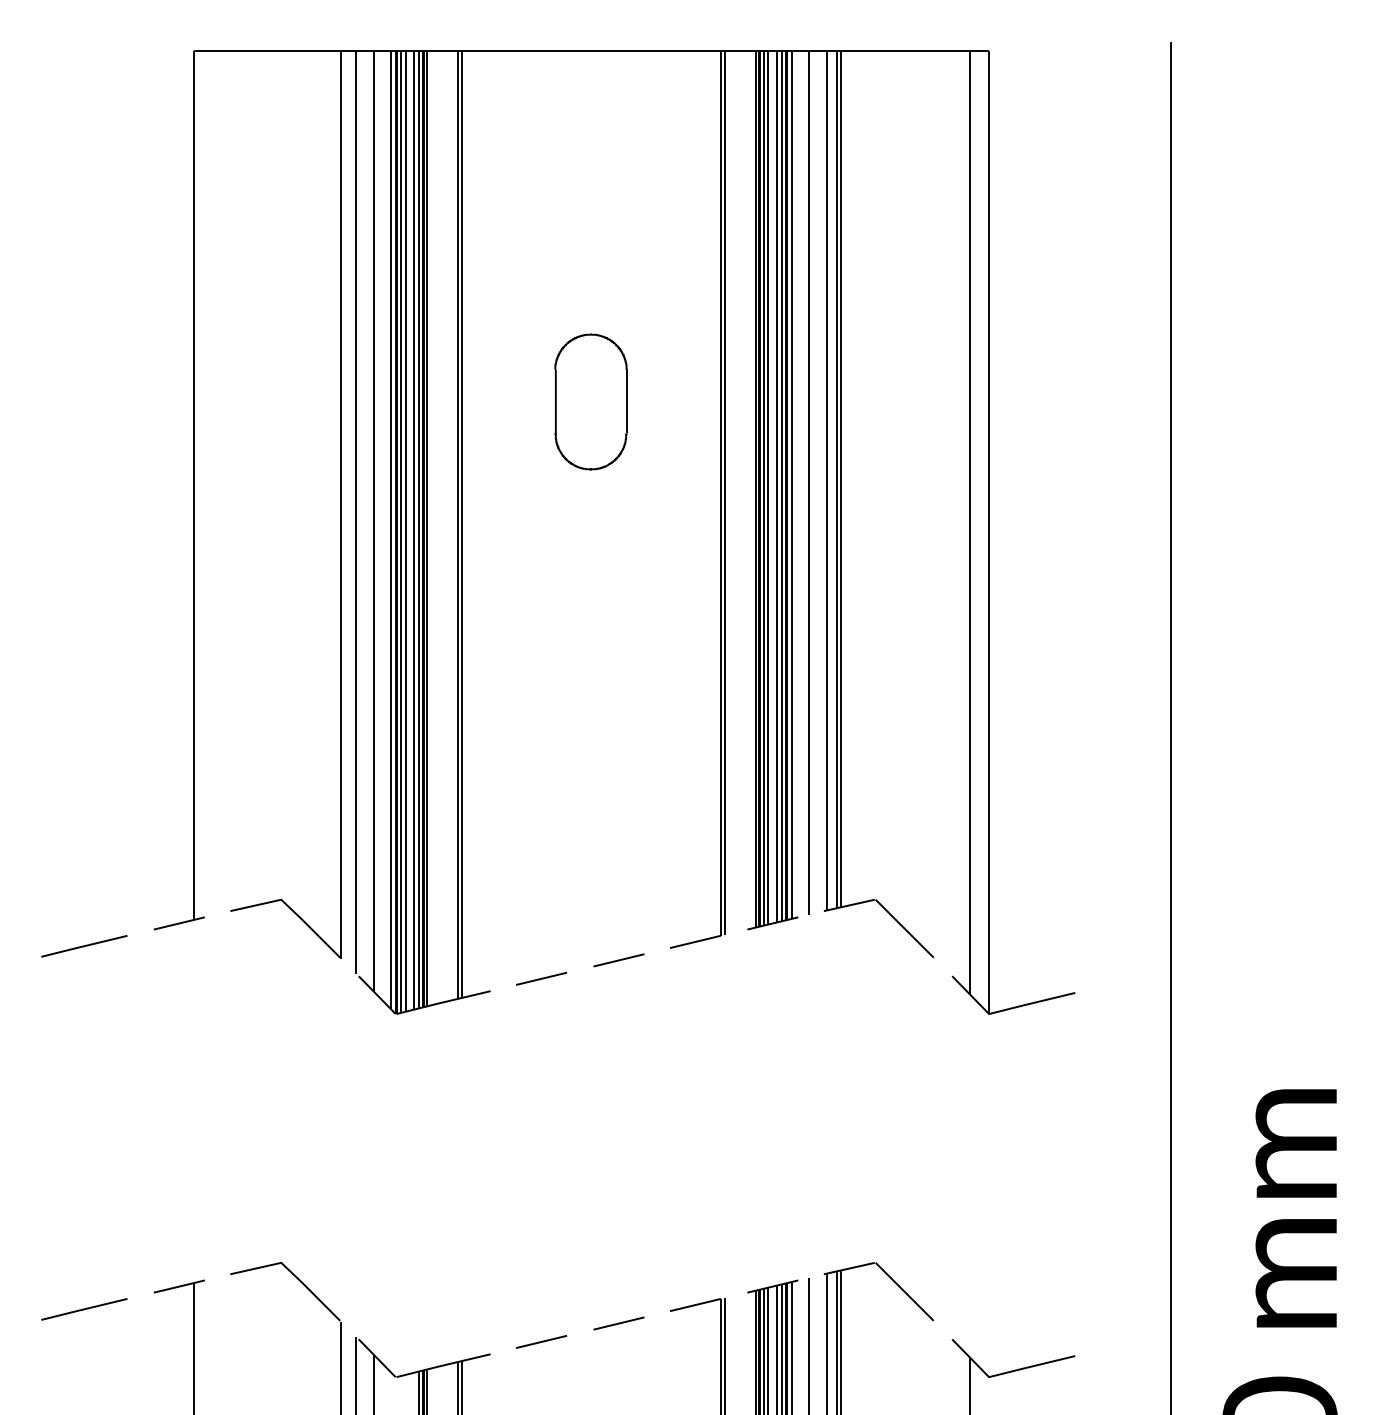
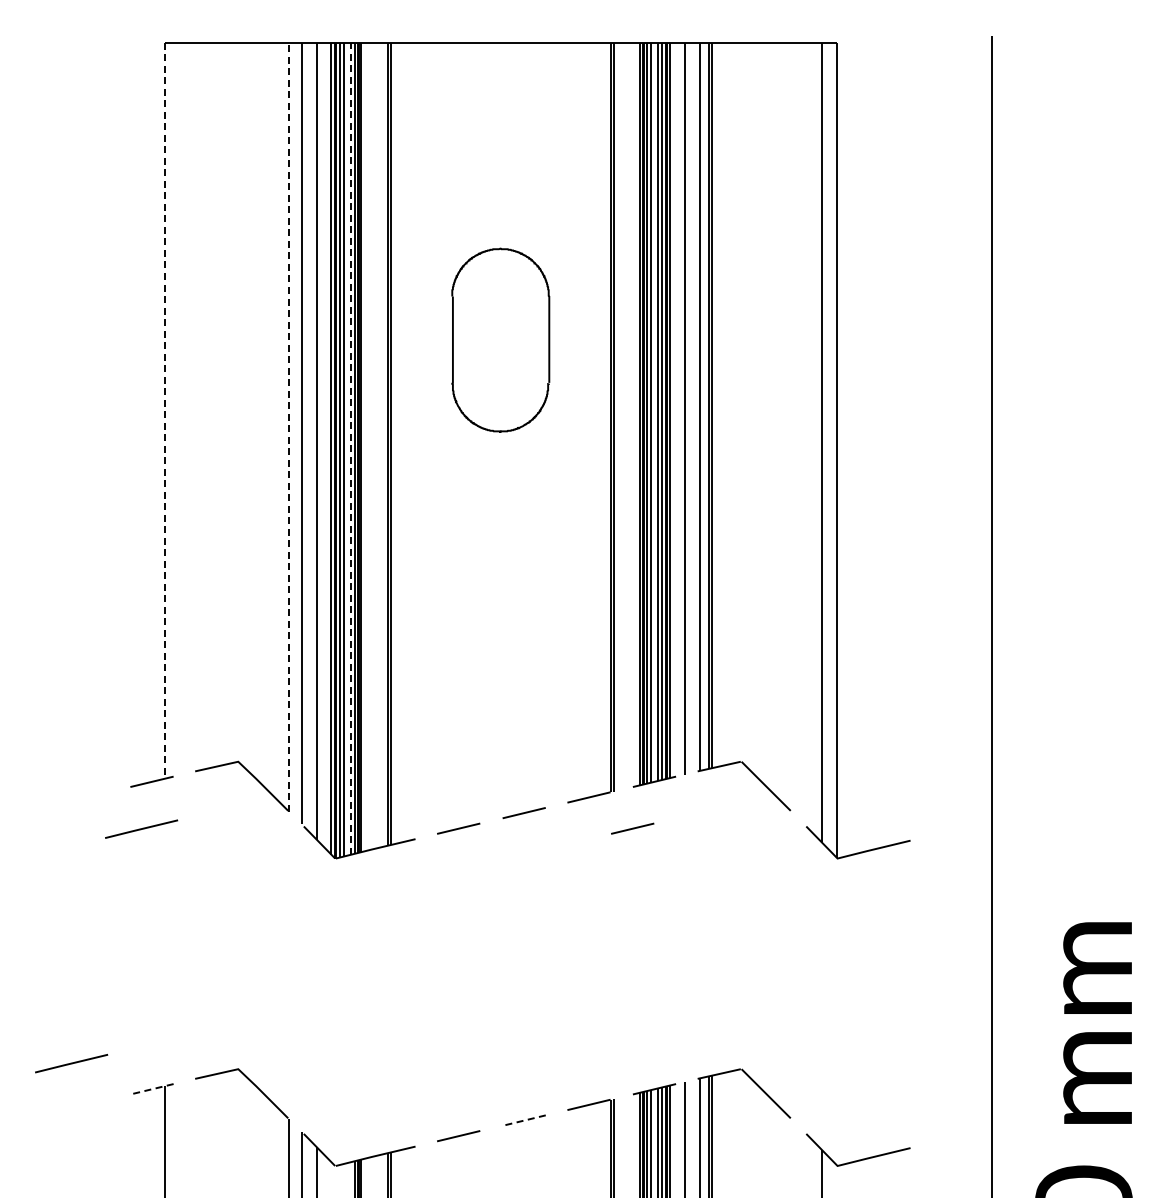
part: (590, 402) -> (500, 340), size x1.6
line: (194, 484) -> (164, 410), solid -> dashed
line: (341, 504) -> (289, 427), solid -> dashed
line: (413, 529) -> (350, 448), solid -> dashed
line: (84, 945) -> (141, 828), moved
line: (746, 978) -> (632, 828), added
line: (178, 1286) -> (151, 1089), solid -> dashed
line: (84, 1309) -> (71, 1063), moved
line: (618, 1323) -> (523, 1120), solid -> dashed

